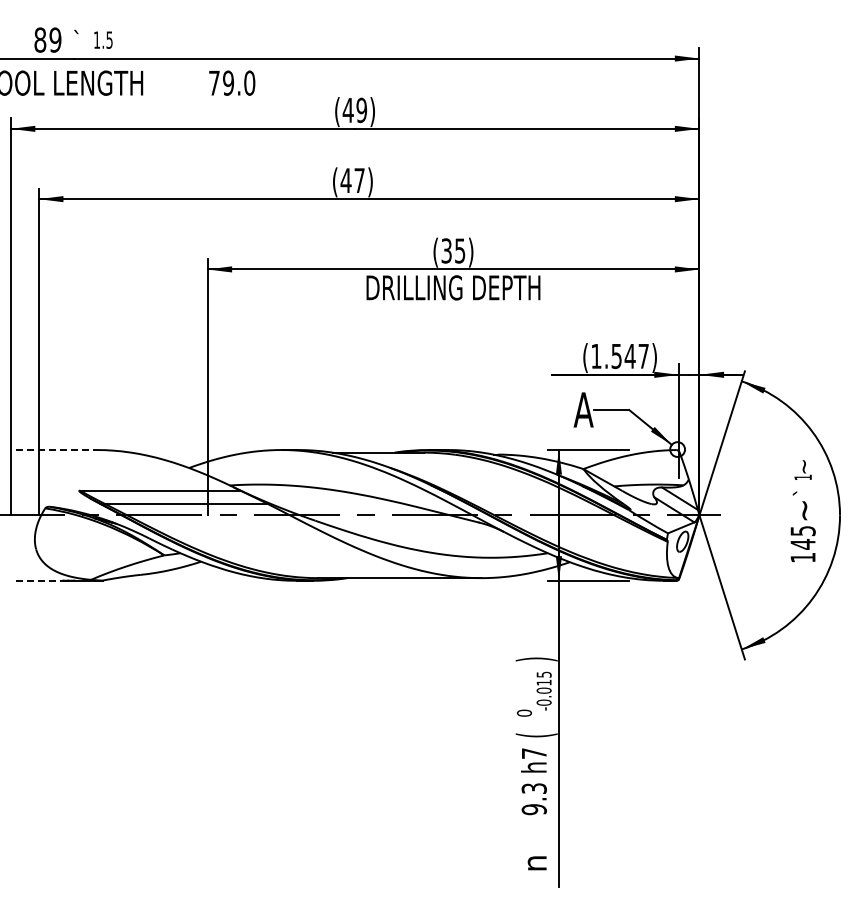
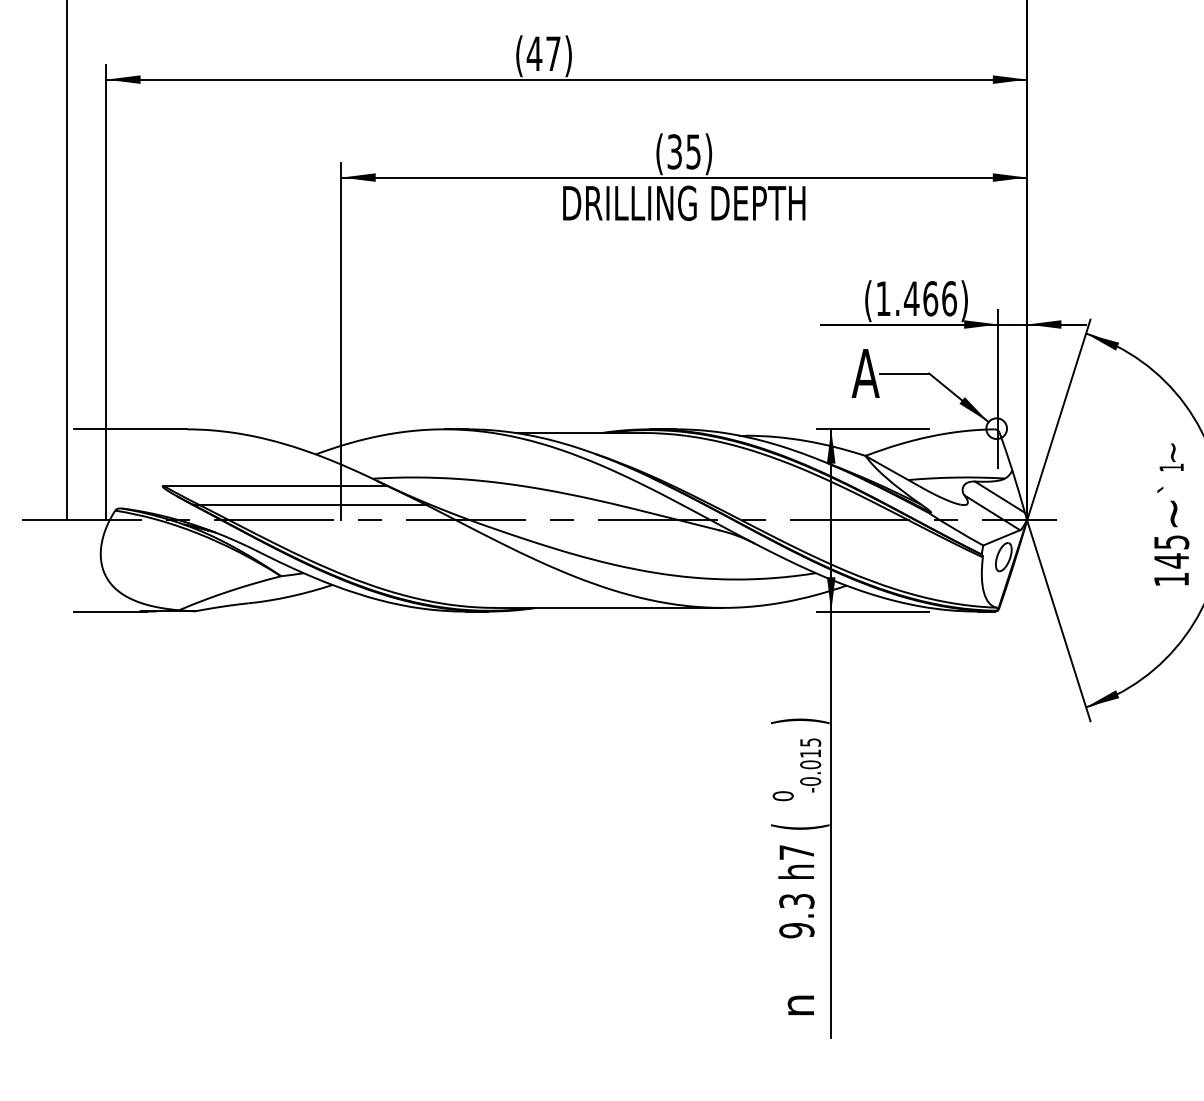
text: (630, 356) -> (931, 298), (1.547) -> (1.466)
line: (56, 450) -> (130, 429), dashed -> solid
line: (42, 580) -> (111, 611), dashed -> solid

